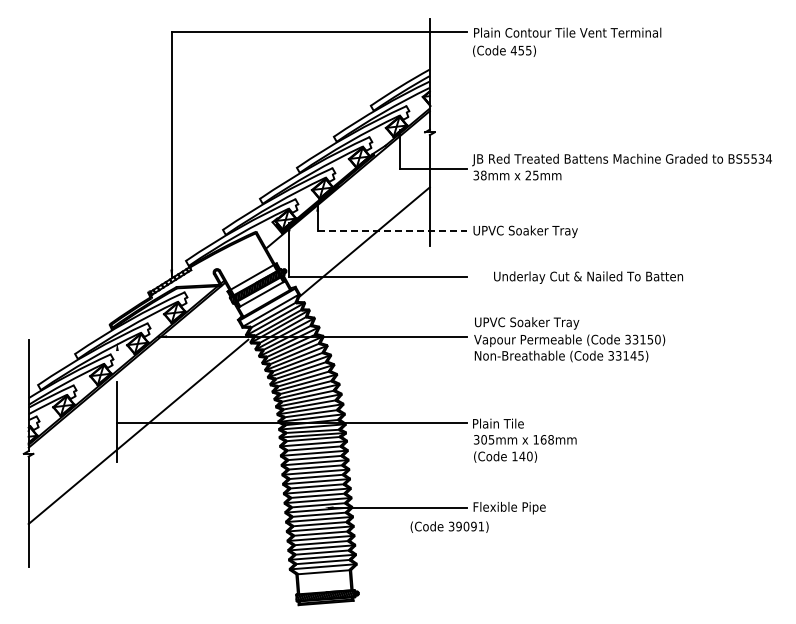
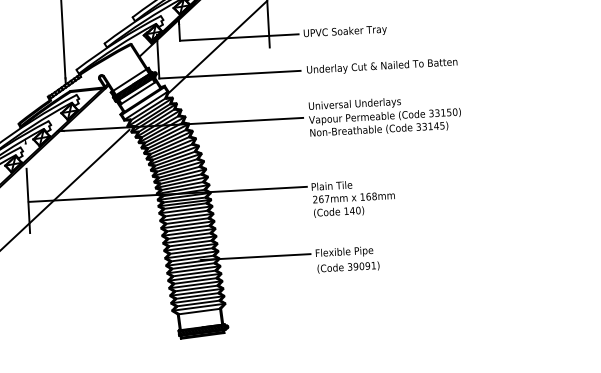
line: (392, 231) -> (239, 37), dashed -> solid
text: (588, 277) -> (382, 66), moved
text: (536, 323) -> (357, 104), UPVC Soaker Tray -> Universal Underlays
text: (484, 439) -> (321, 199), 305mm -> 267mm
text: (449, 526) -> (348, 266), moved

